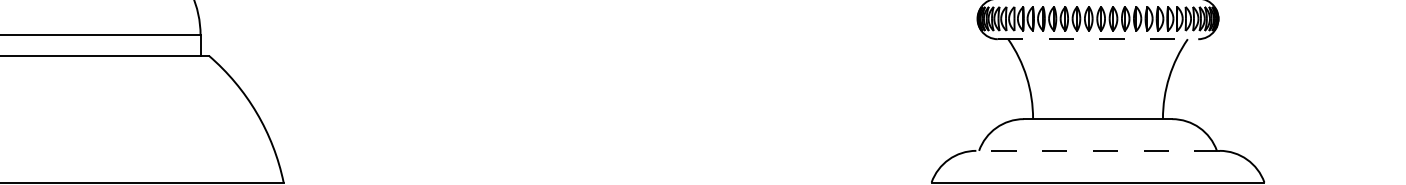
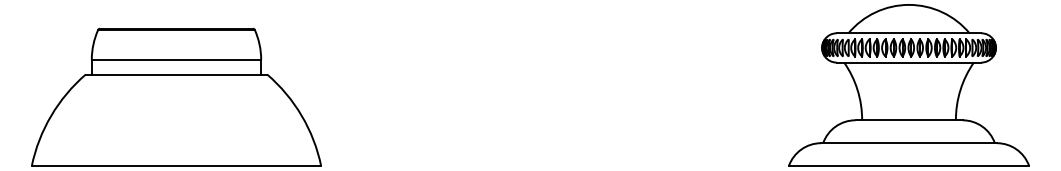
line: (1098, 39) -> (909, 62), dashed -> solid
line: (1098, 151) -> (909, 143), dashed -> solid

